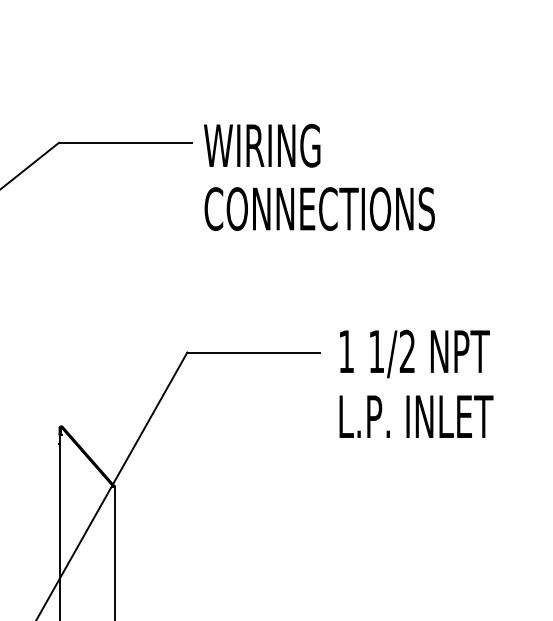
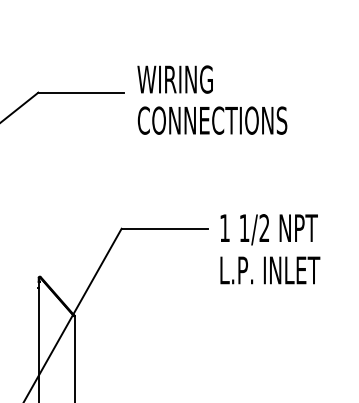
text: (319, 176) -> (212, 99), moved

